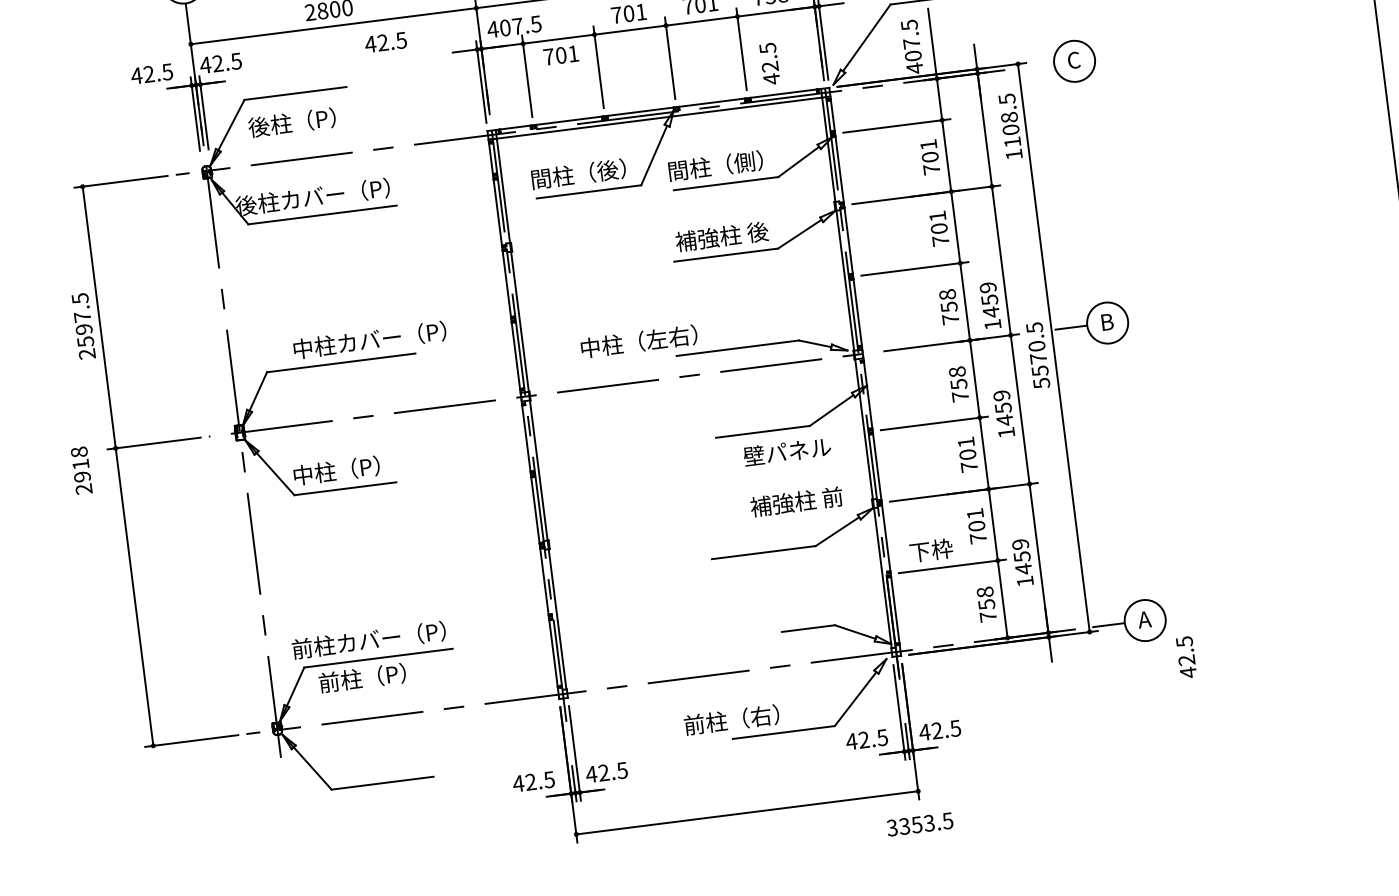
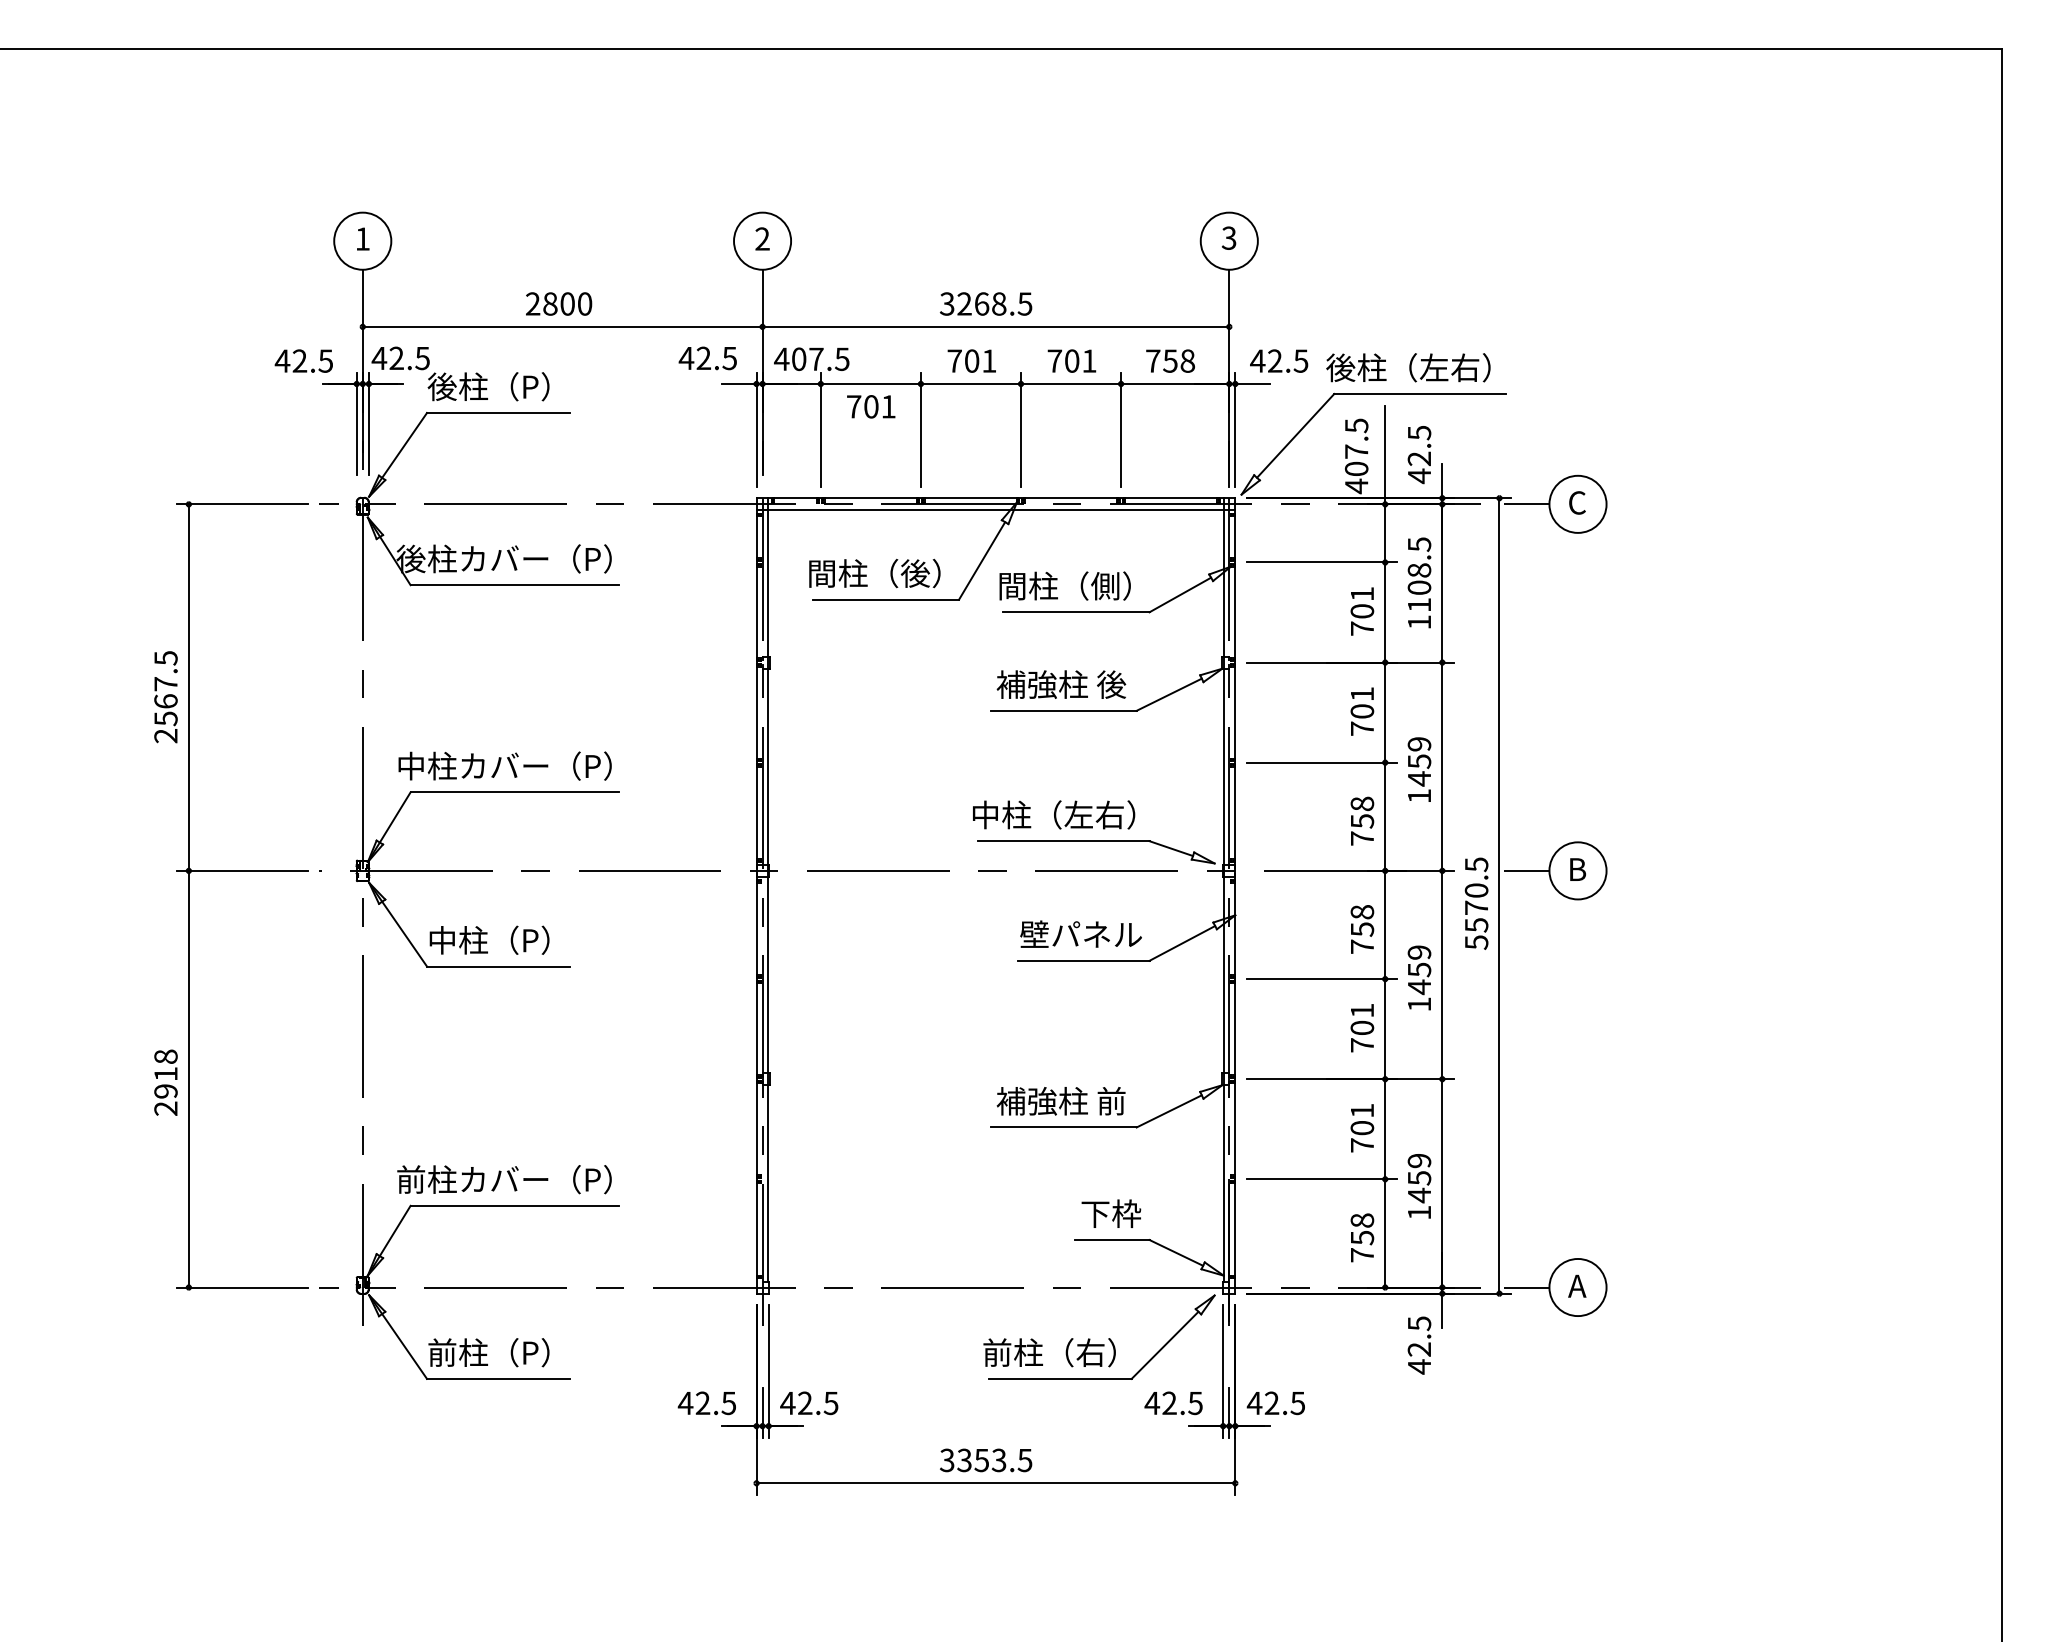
text: (385, 42) -> (707, 358), moved
text: (769, 64) -> (1419, 455), moved
line: (1037, 66) -> (1526, 504), added
text: (291, 122) -> (488, 386), moved
text: (1010, 126) -> (1419, 582), moved
text: (990, 305) -> (1419, 769), moved
text: (83, 329) -> (165, 701), 2597.5 -> 2567.5
text: (369, 339) -> (504, 765), moved
text: (639, 341) -> (1054, 814), moved
text: (786, 451) -> (1080, 933), moved
text: (81, 470) -> (165, 1082), moved
text: (796, 502) -> (1060, 1101), moved
text: (931, 550) -> (1111, 1213), moved
text: (1186, 657) -> (1419, 1345), moved
text: (362, 678) -> (488, 1352), moved
text: (731, 719) -> (1049, 1352), moved
text: (920, 824) -> (986, 1460), moved

